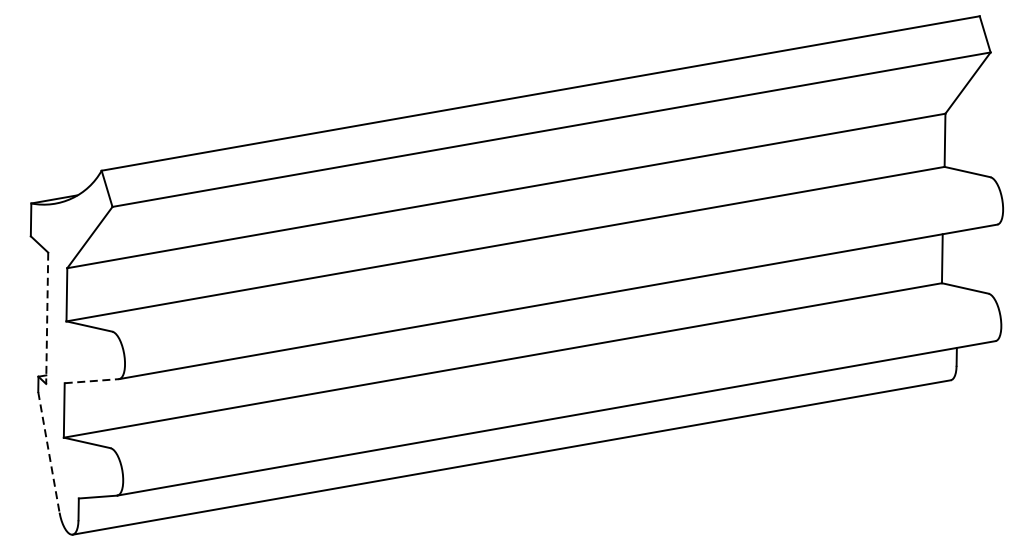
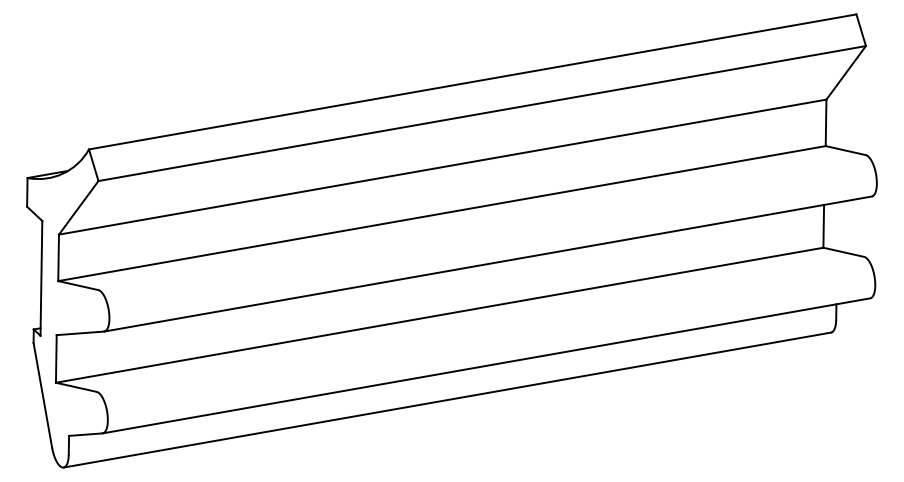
line: (47, 318) -> (41, 278), dashed -> solid
line: (91, 381) -> (80, 333), dashed -> solid
line: (48, 453) -> (42, 396), dashed -> solid

